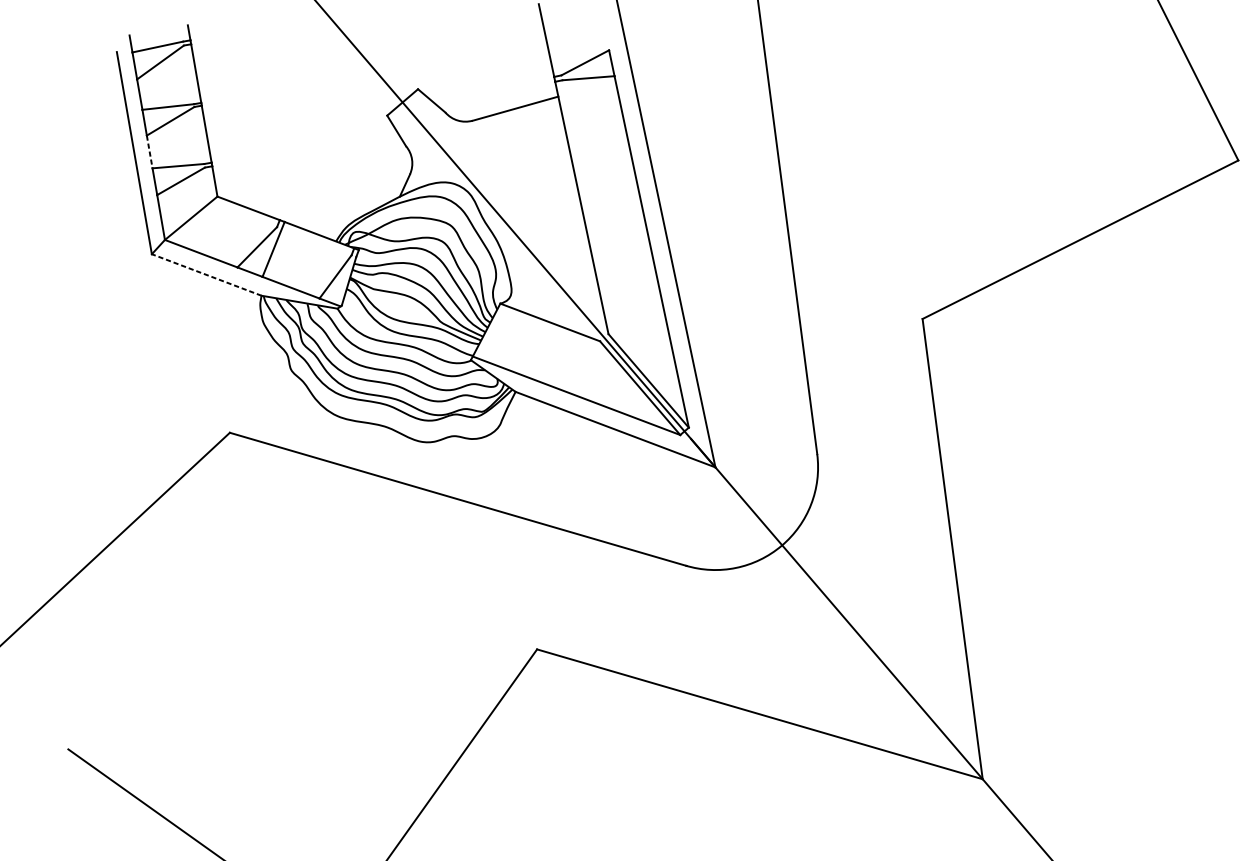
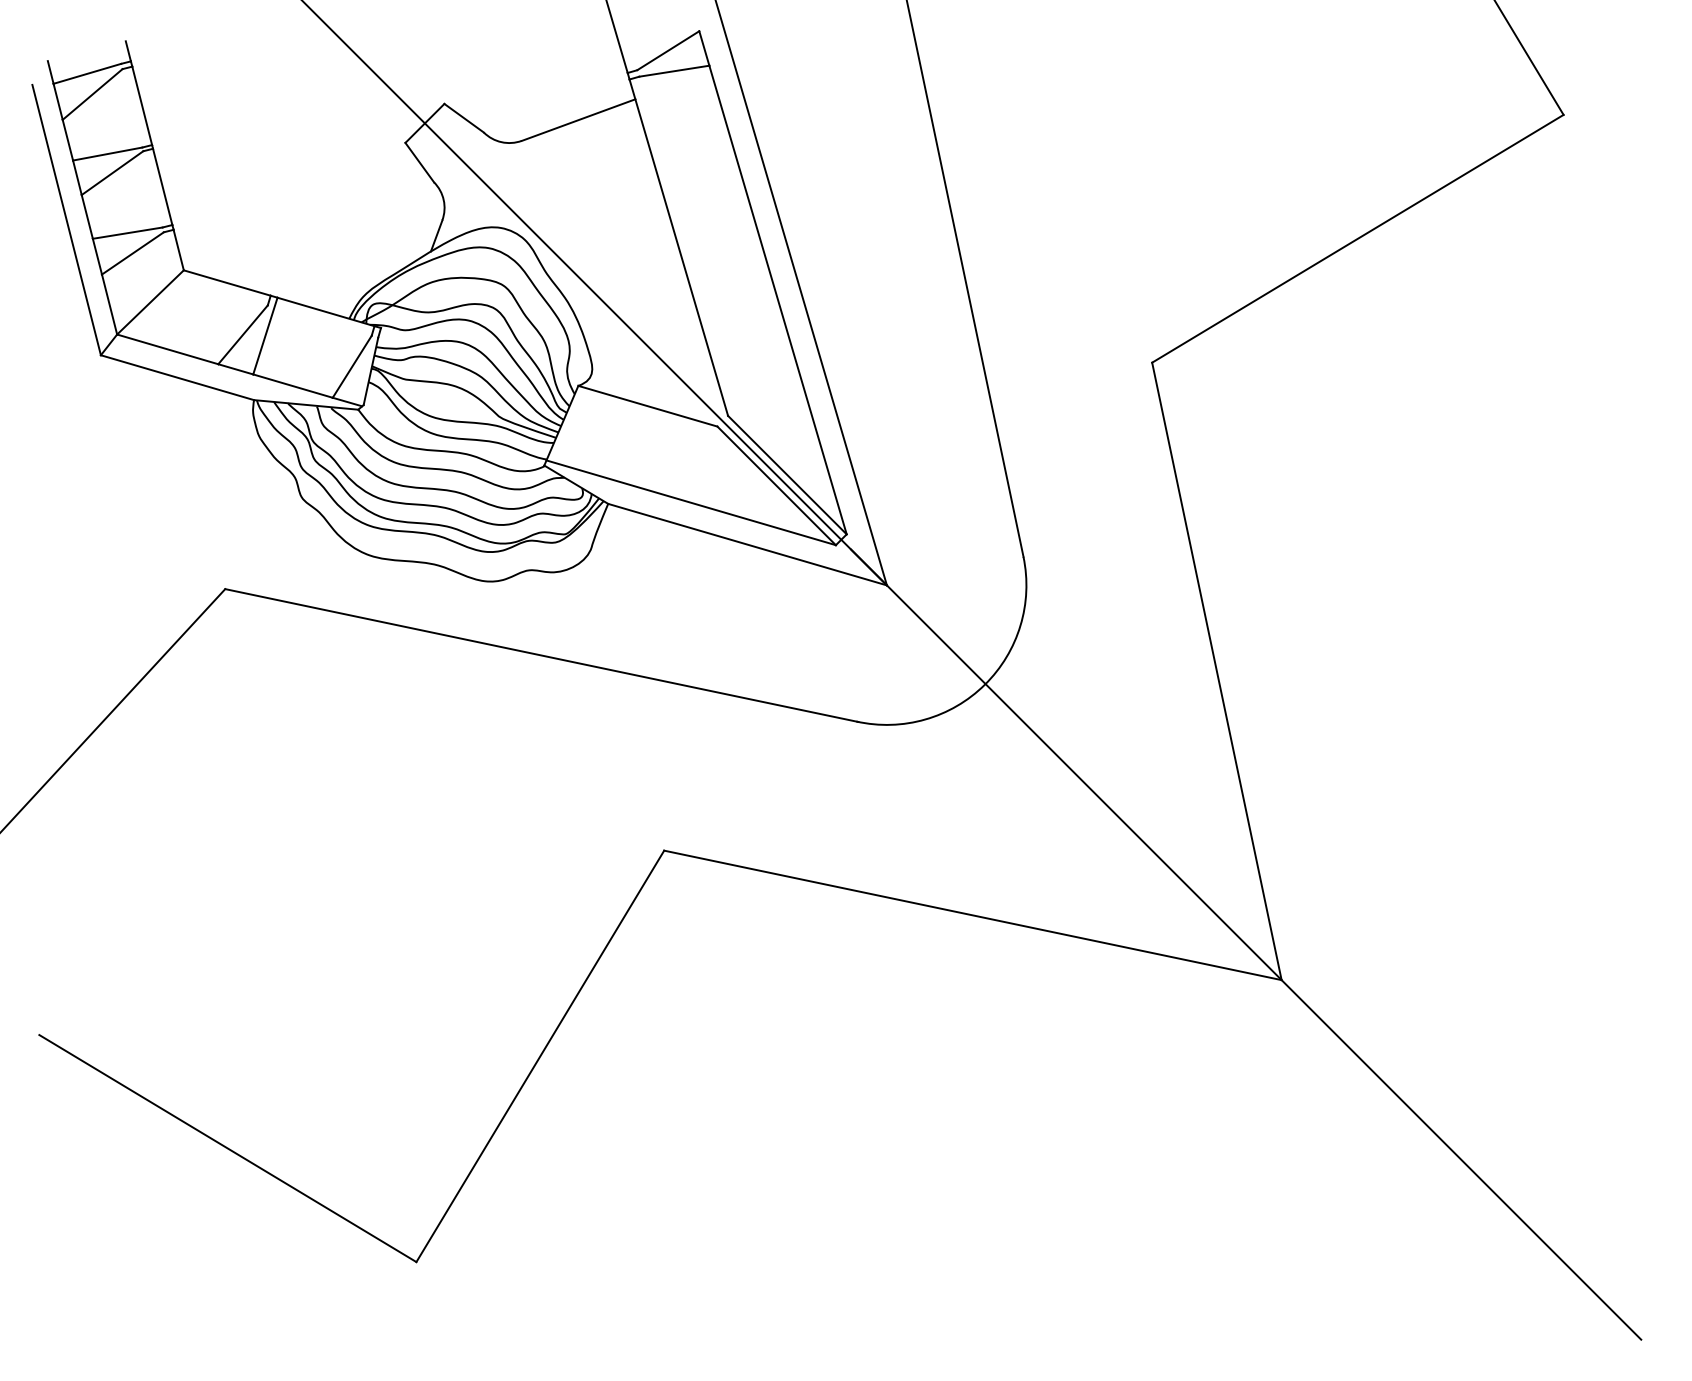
line: (149, 151) -> (87, 216), dashed -> solid
line: (206, 274) -> (177, 377), dashed -> solid

